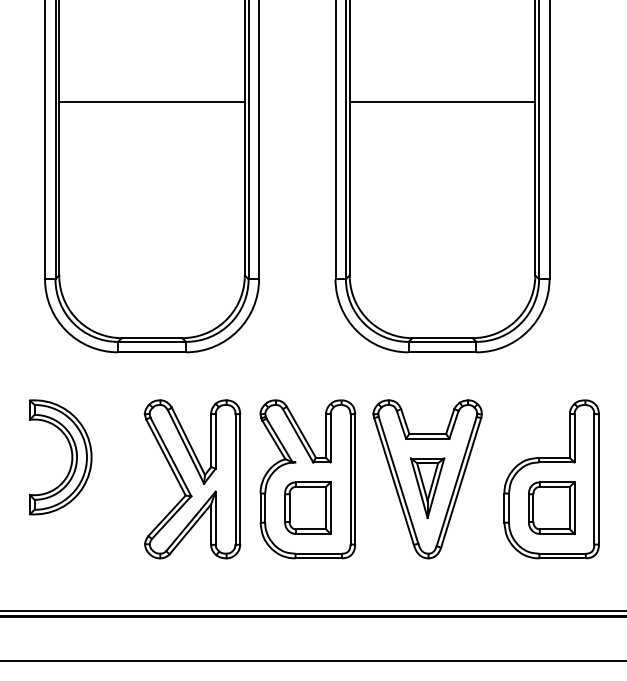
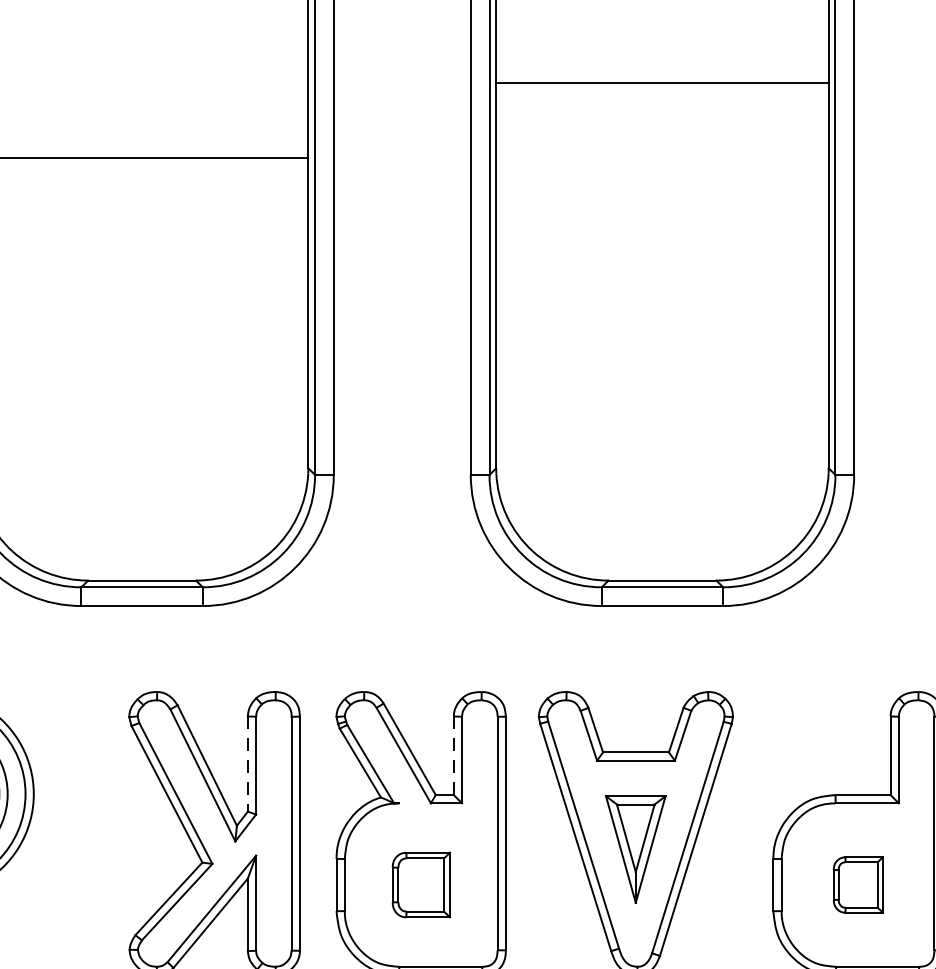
line: (442, 102) -> (662, 83), moved
line: (326, 435) -> (454, 754), solid -> dashed
line: (211, 440) -> (248, 763), solid -> dashed
part: (307, 507) -> (420, 883), size x0.7
part: (551, 507) -> (857, 883), size x0.6

